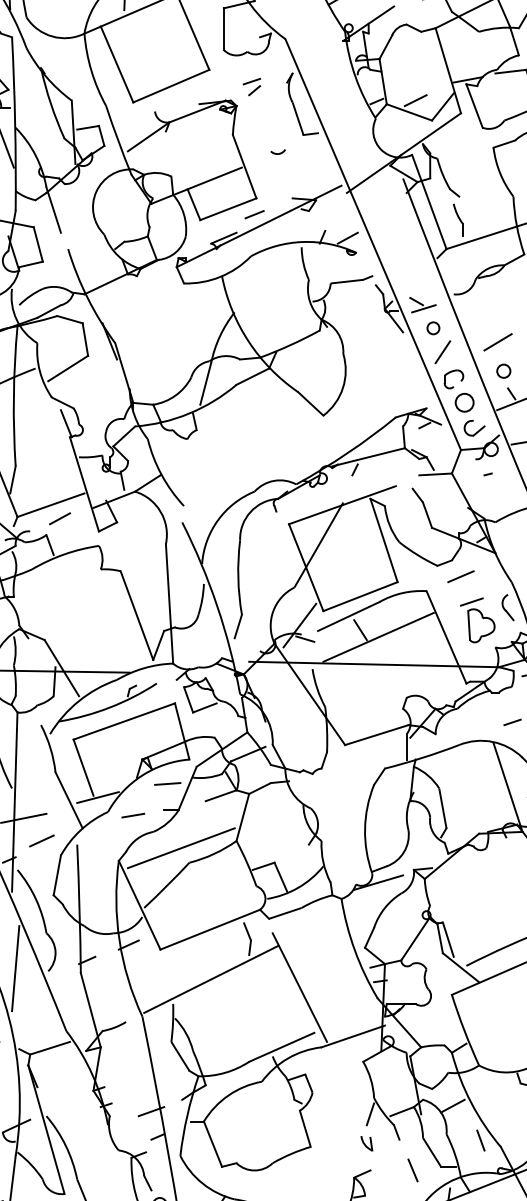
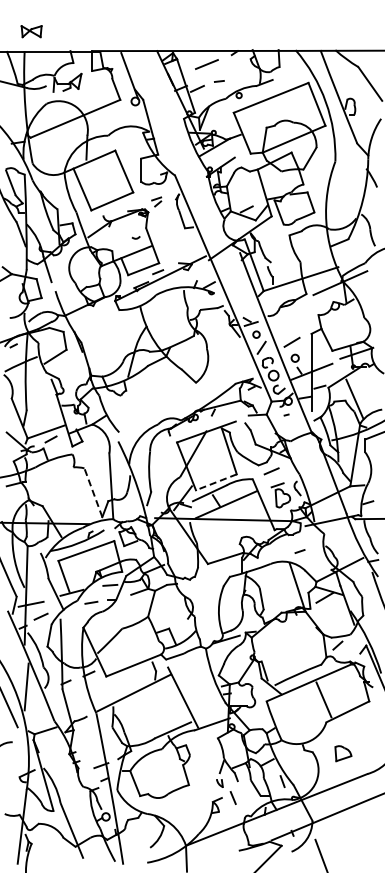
arc: (277, 151) -> (135, 237), moved
line: (360, 596) -> (216, 482), solid -> dashed
line: (137, 615) -> (93, 492), solid -> dashed
line: (180, 847) -> (117, 620), removed
line: (411, 1169) -> (232, 797), moved

